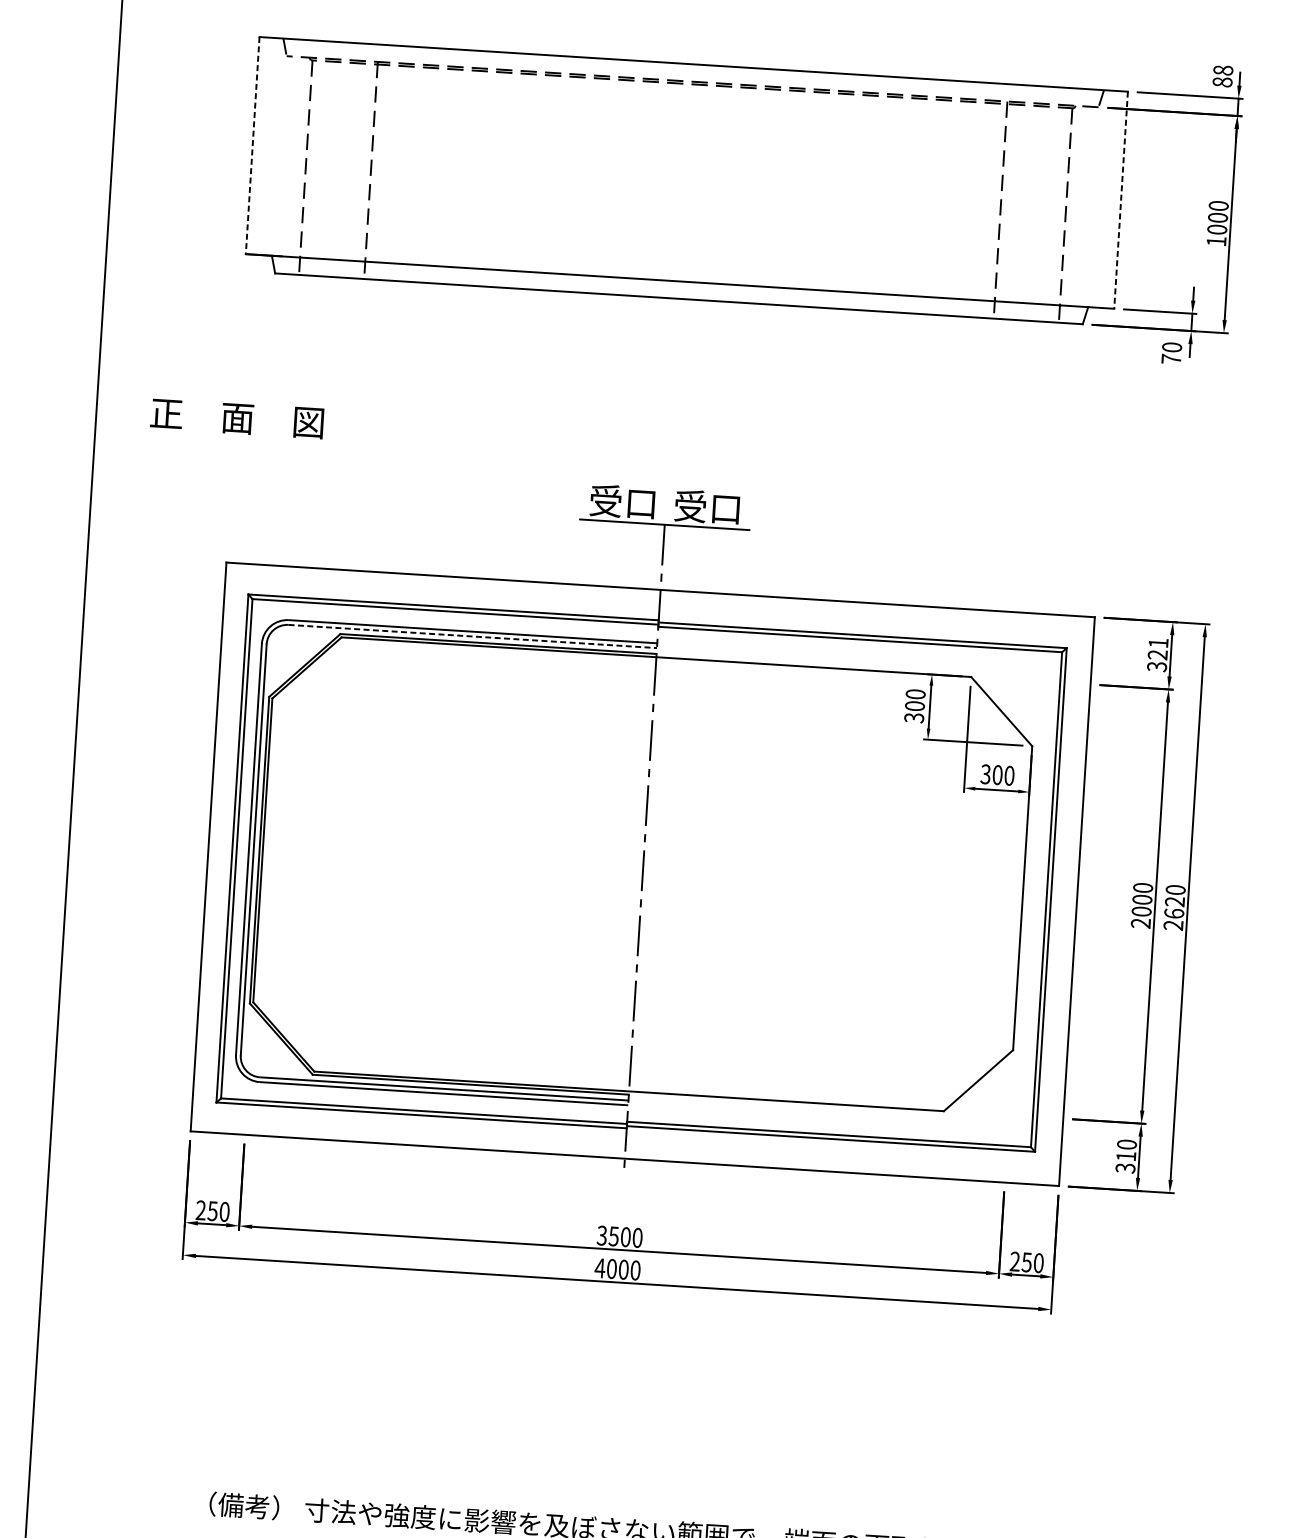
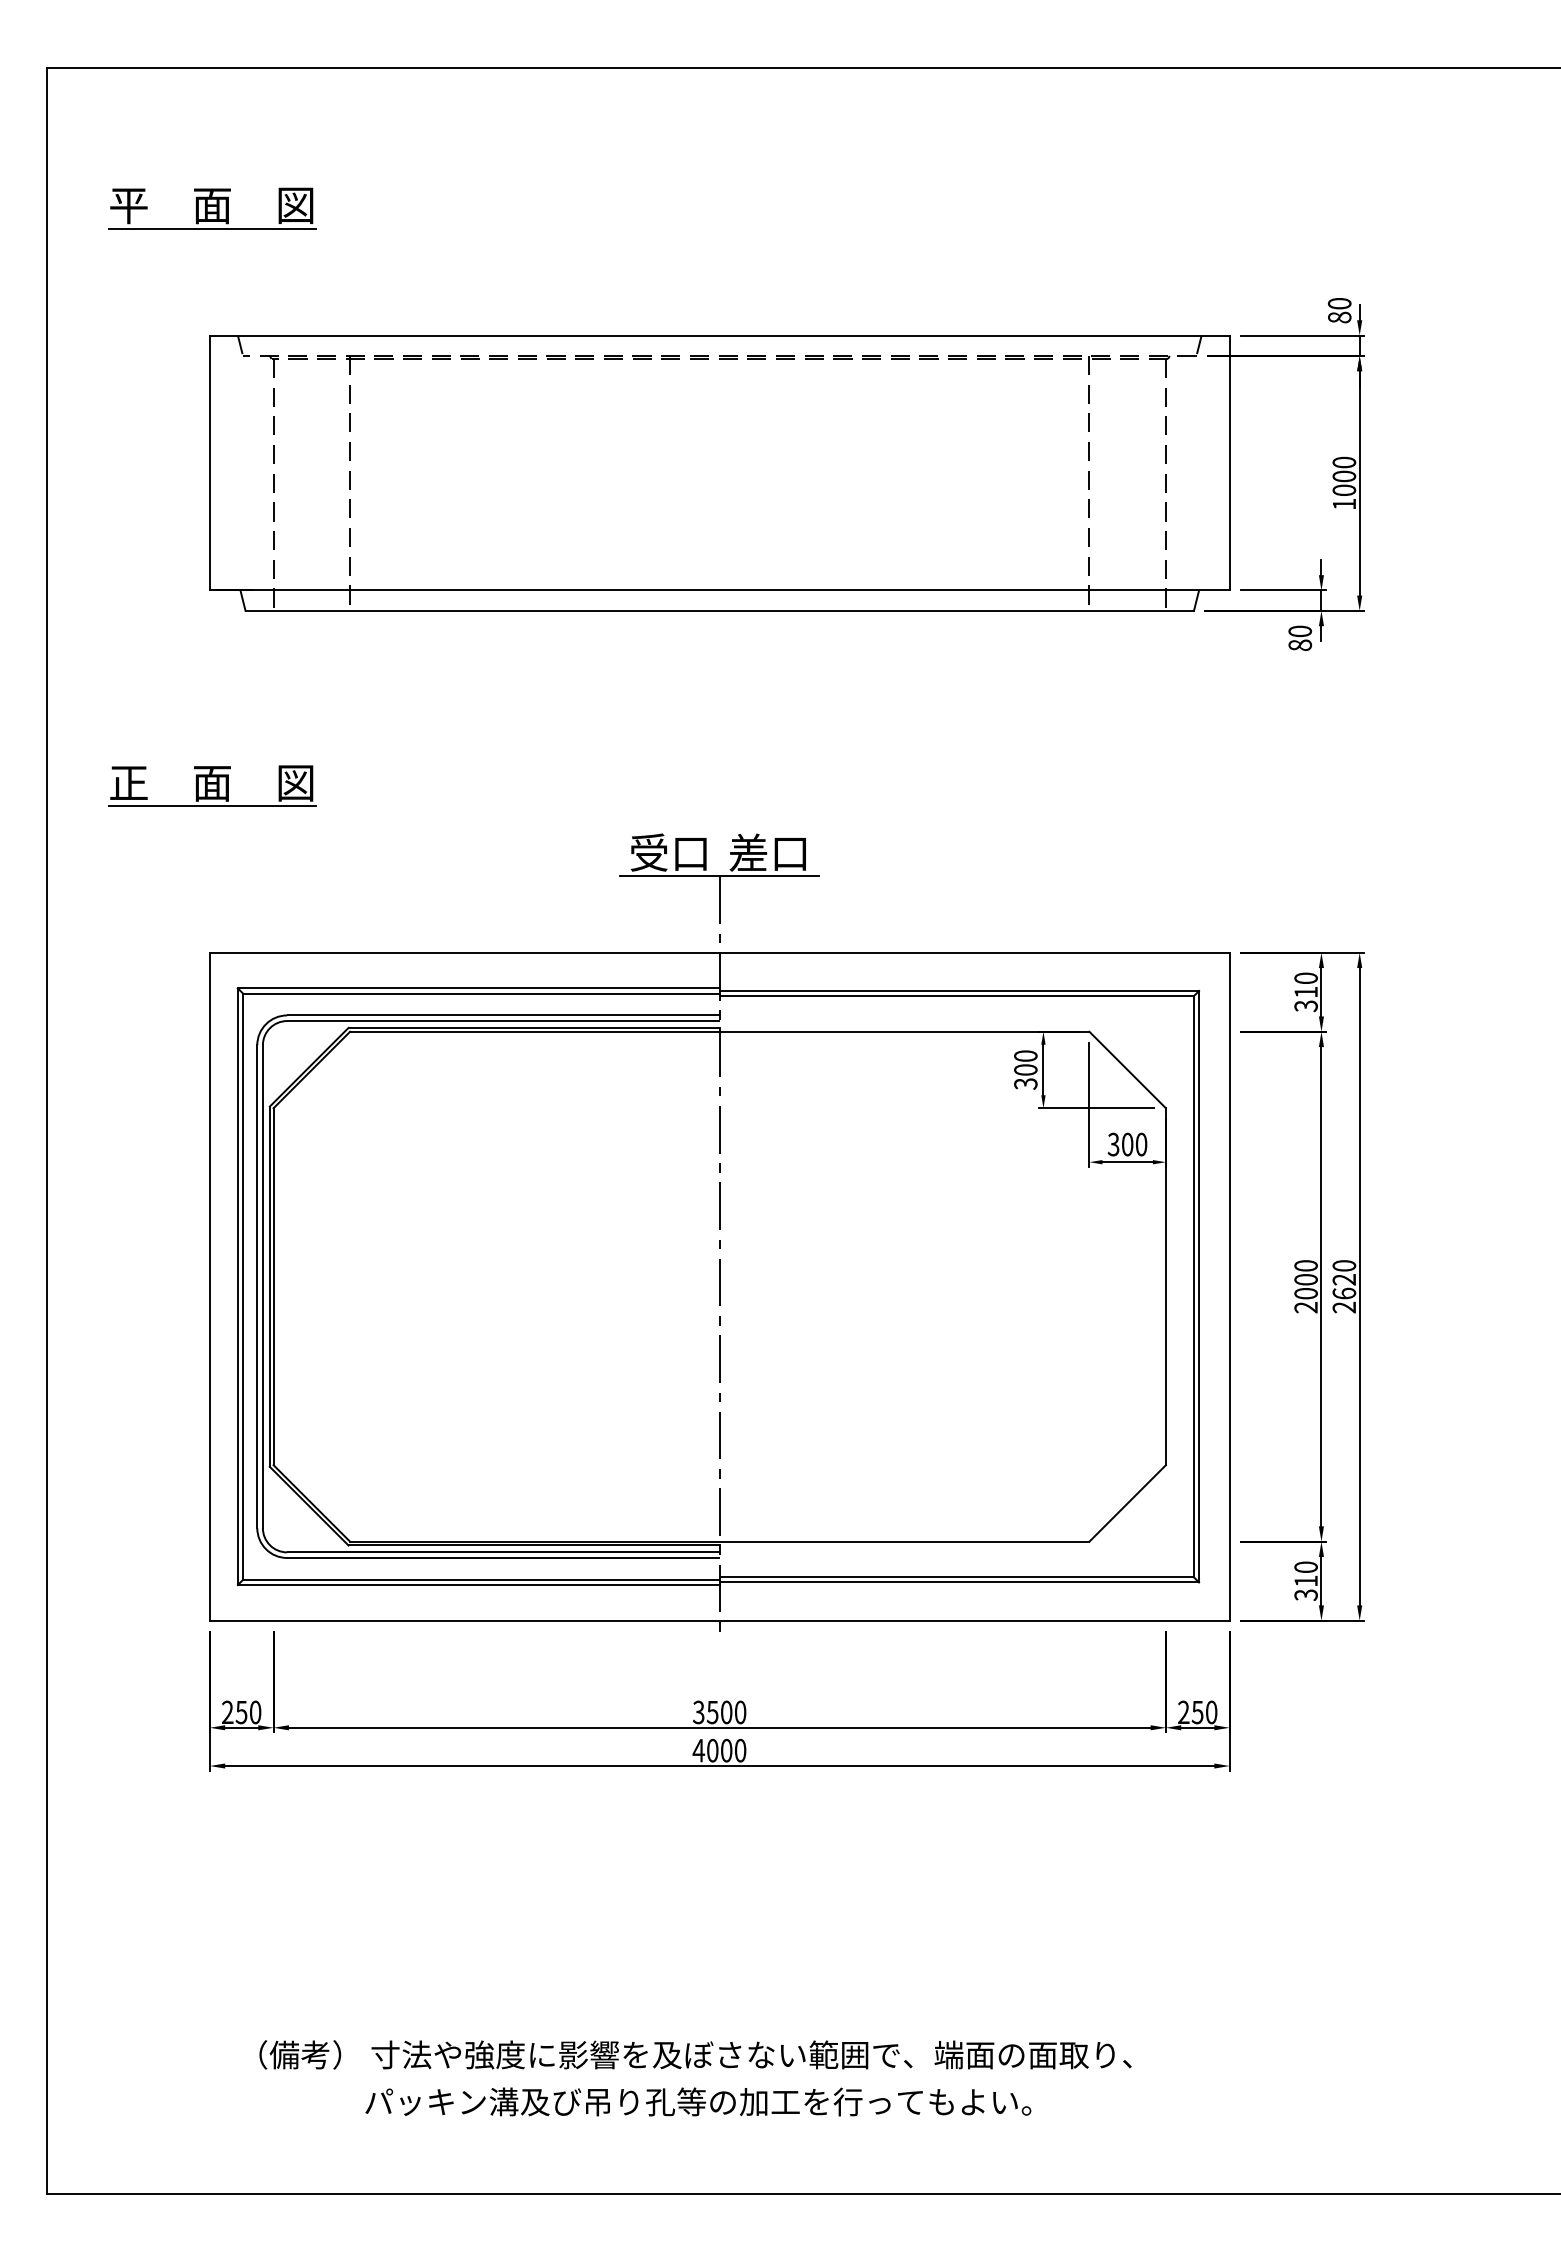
text: (1224, 70) -> (1340, 303), 88 -> 80
line: (252, 145) -> (209, 463), dashed -> solid
line: (1120, 200) -> (1229, 463), dashed -> solid
text: (1171, 359) -> (1300, 645), 70 -> 80
line: (236, 438) -> (212, 806), added
text: (690, 506) -> (748, 852), 受口 -> 差口
line: (472, 636) -> (503, 1021), dashed -> solid
text: (1157, 649) -> (1305, 985), 321 -> 310

